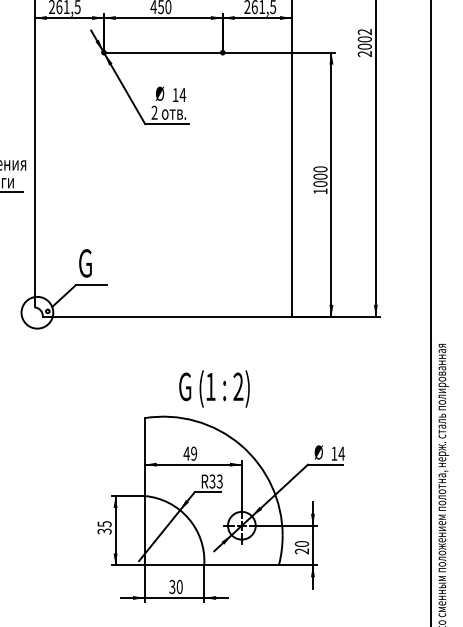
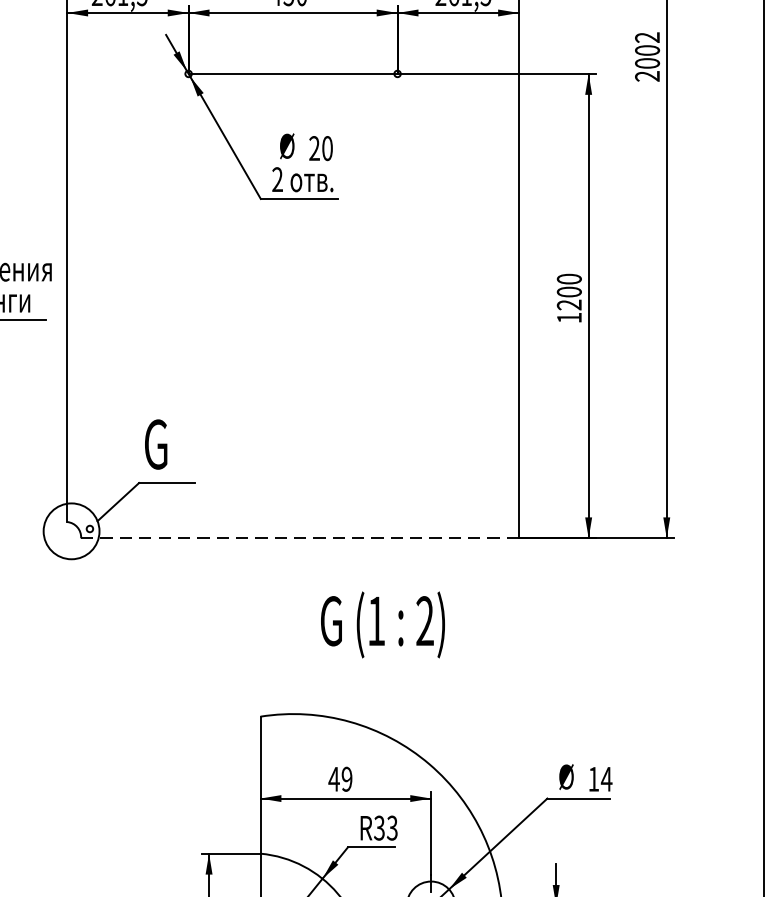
text: (179, 95) -> (321, 149), 14 -> 20
text: (320, 184) -> (569, 305), 1000 -> 1200
line: (167, 316) -> (300, 537), solid -> dashed
text: (214, 388) -> (383, 624), moved

